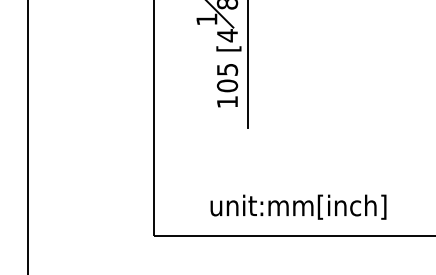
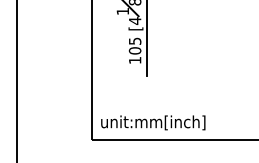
text: (298, 206) -> (153, 122), moved

